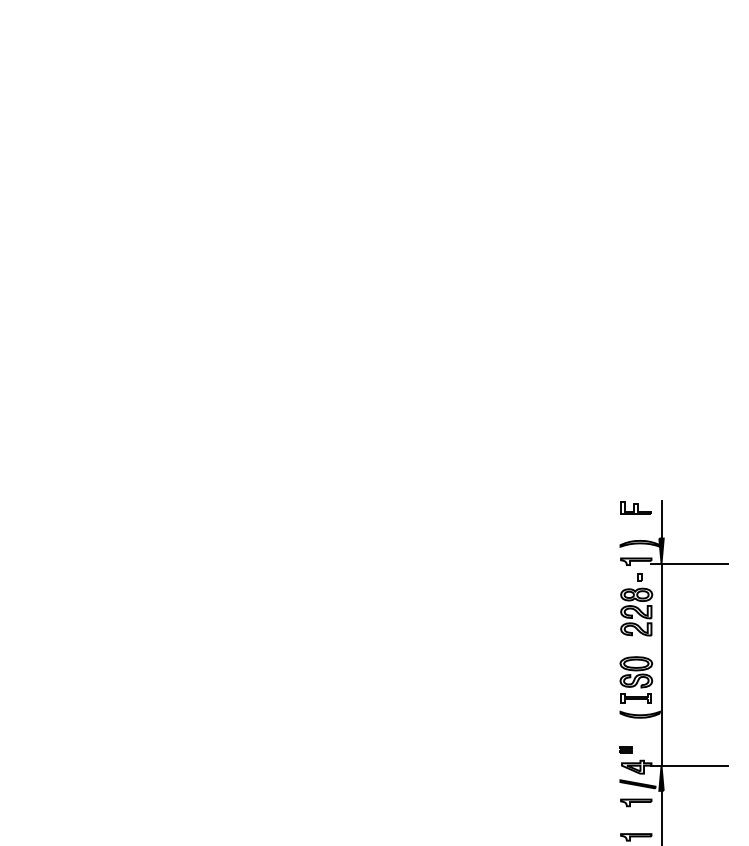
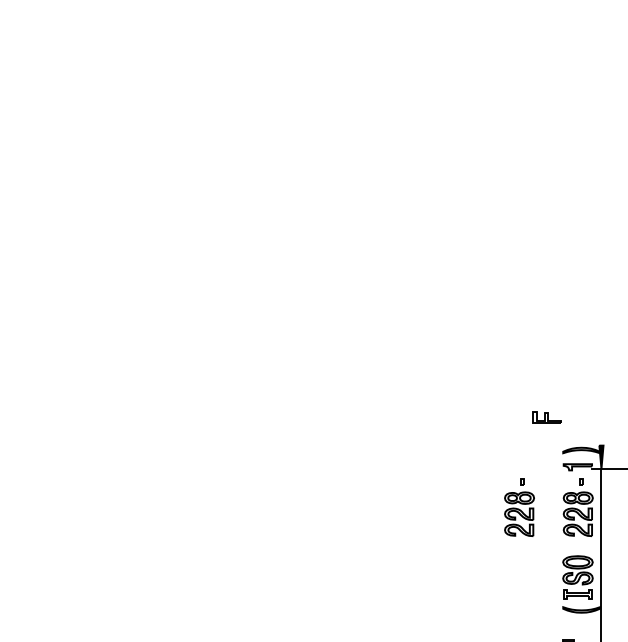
part: (635, 507) -> (546, 416), moved
line: (661, 519) -> (601, 427), removed
part: (573, 604) -> (519, 507), added

